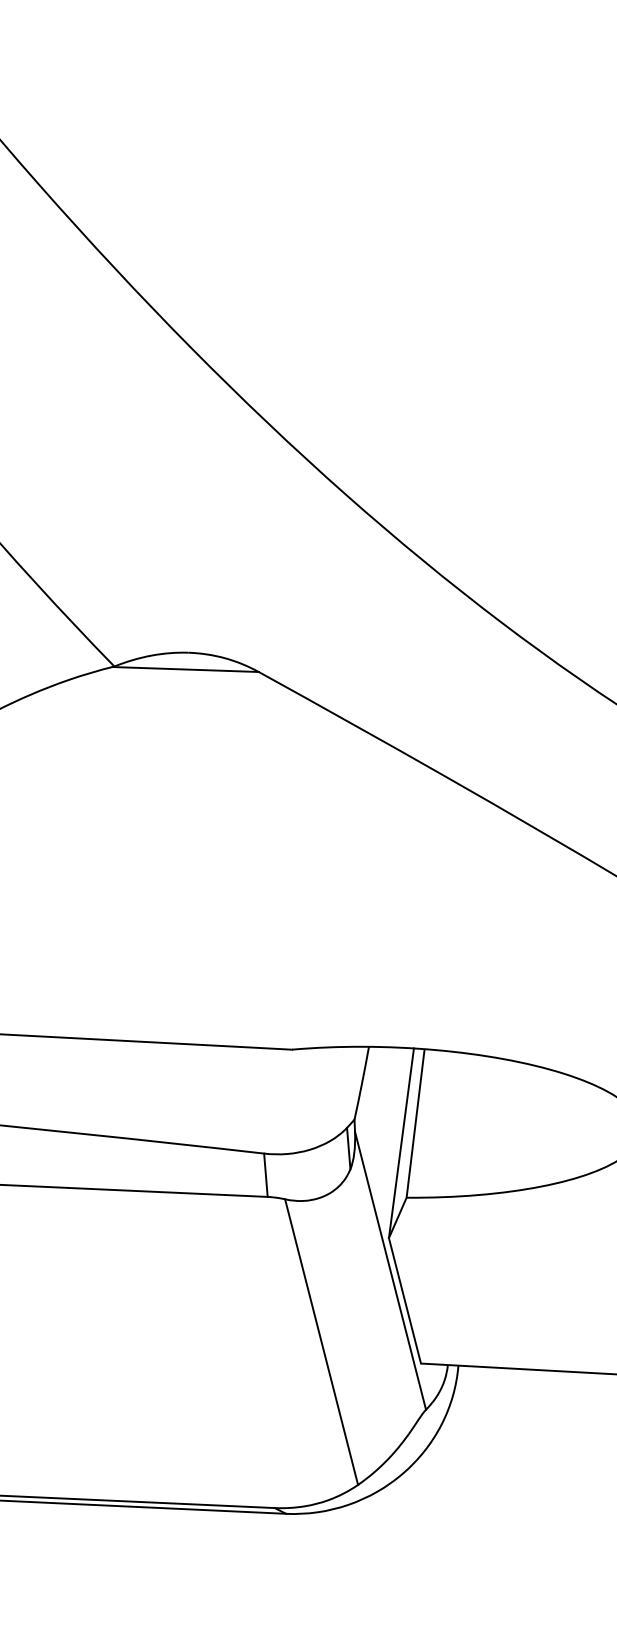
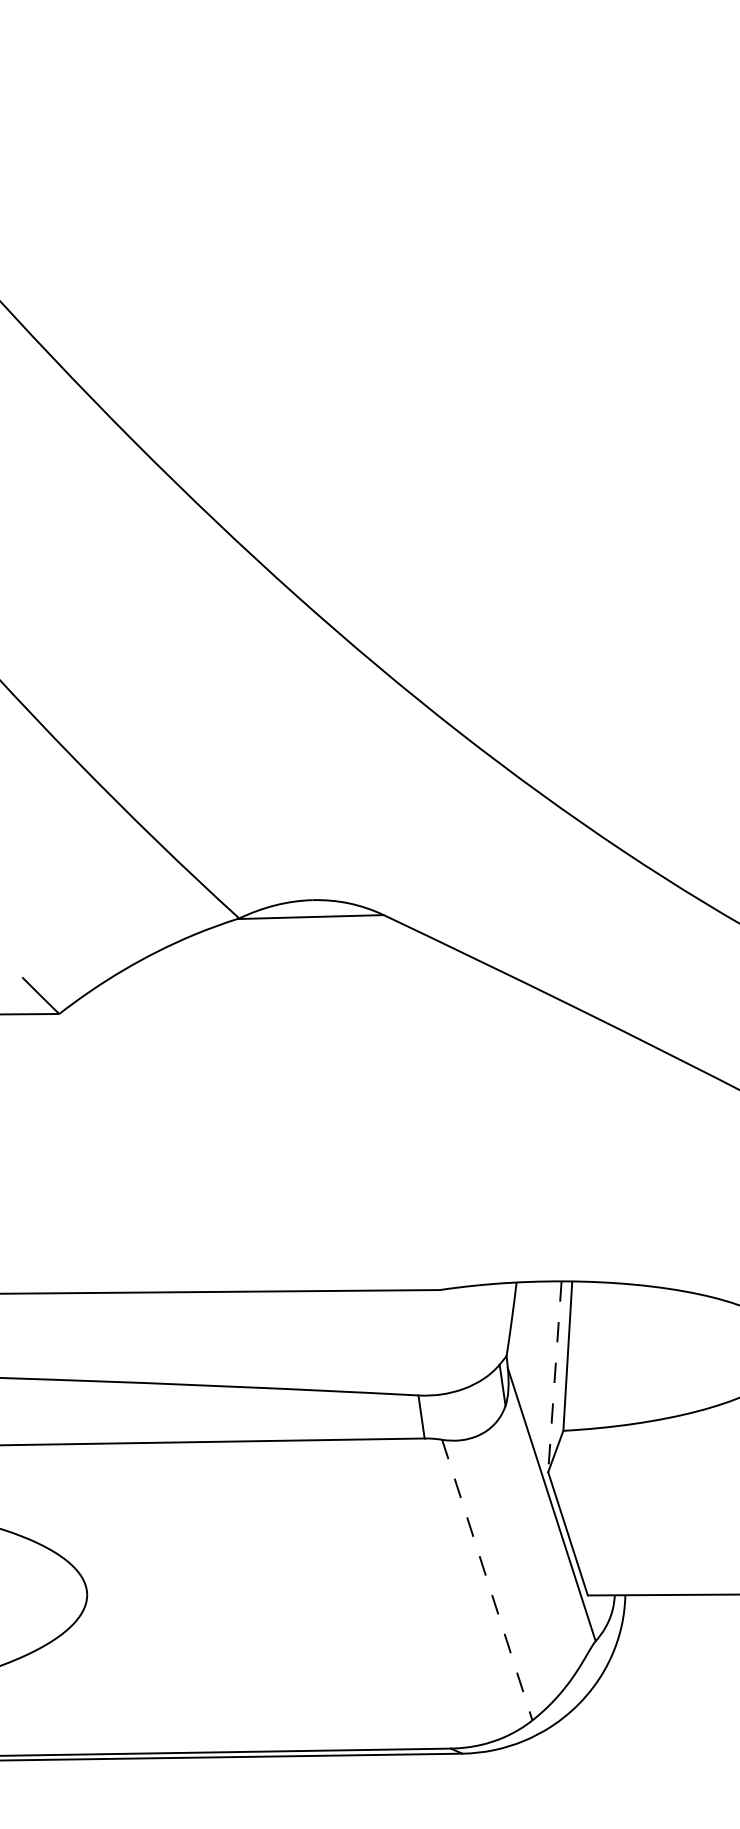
line: (401, 1142) -> (554, 1376), solid -> dashed
line: (321, 1342) -> (487, 1580), solid -> dashed

